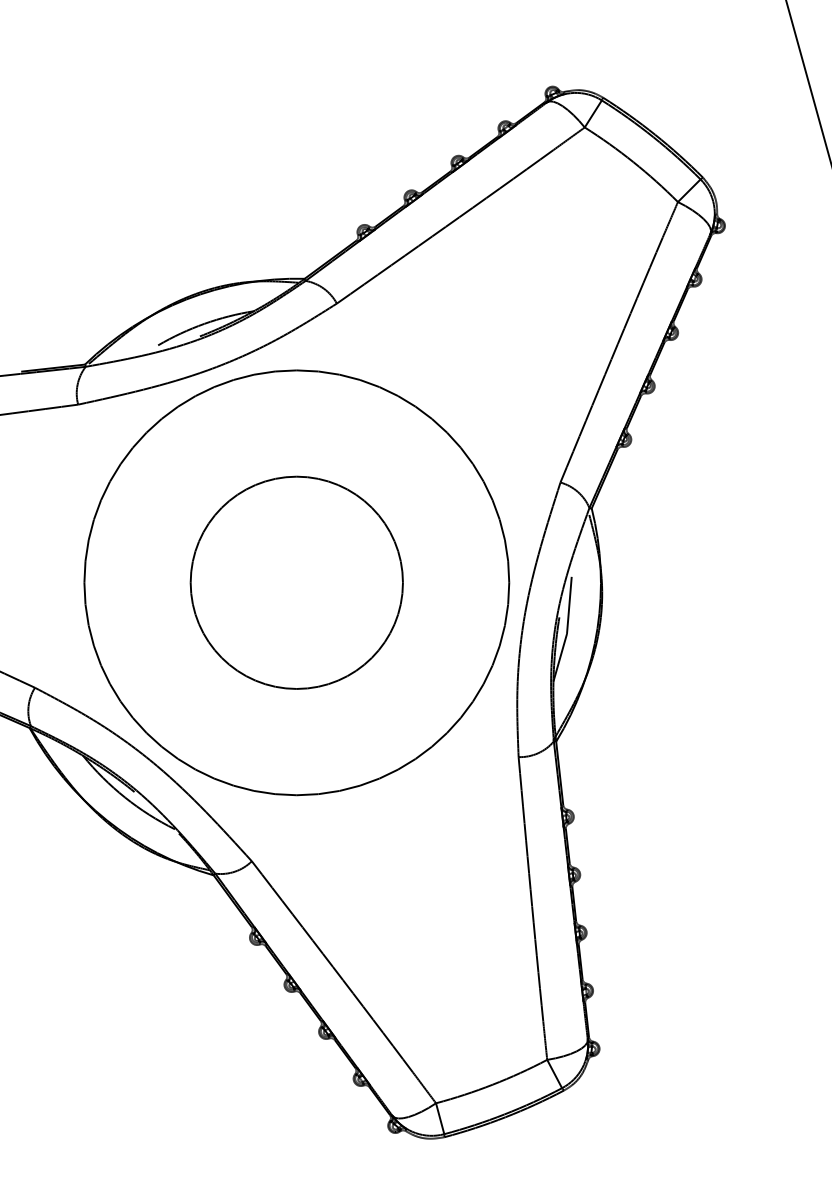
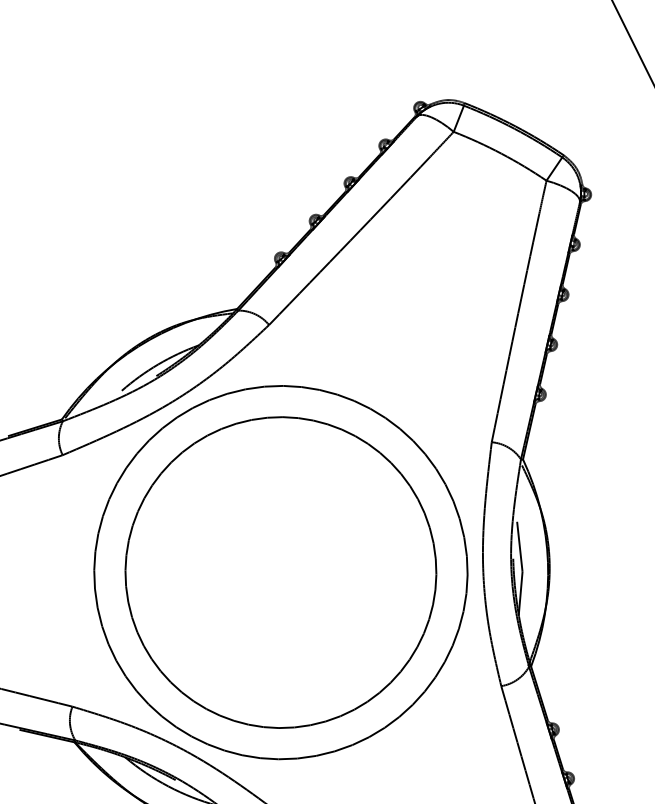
circle: (296, 582) -> (280, 572), size x1.67

